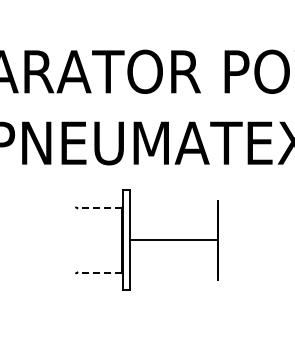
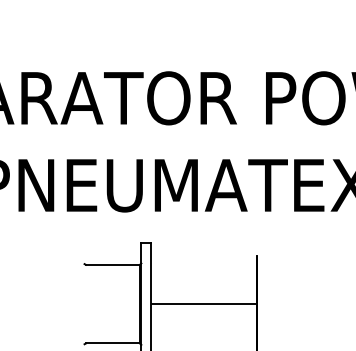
line: (98, 208) -> (111, 265), dashed -> solid
line: (98, 272) -> (111, 343), dashed -> solid

